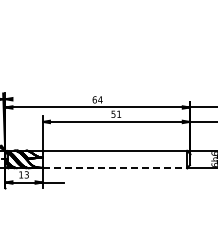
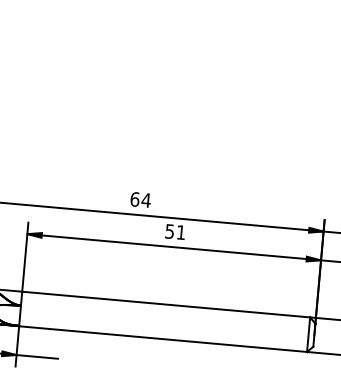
line: (115, 168) -> (164, 340), dashed -> solid

